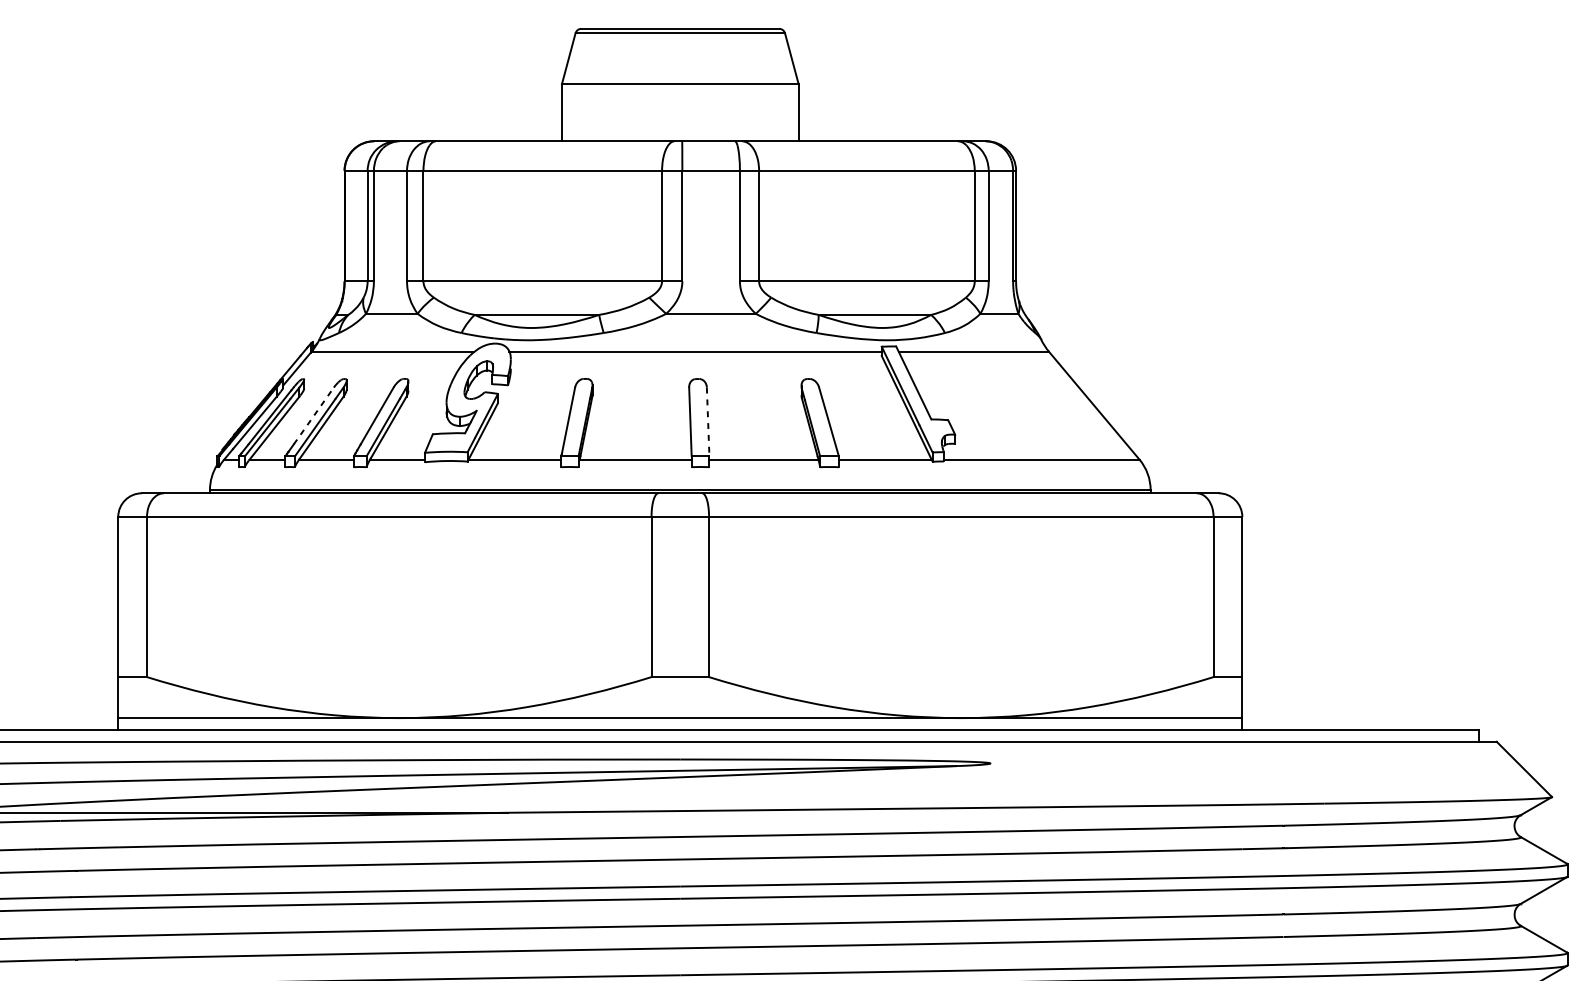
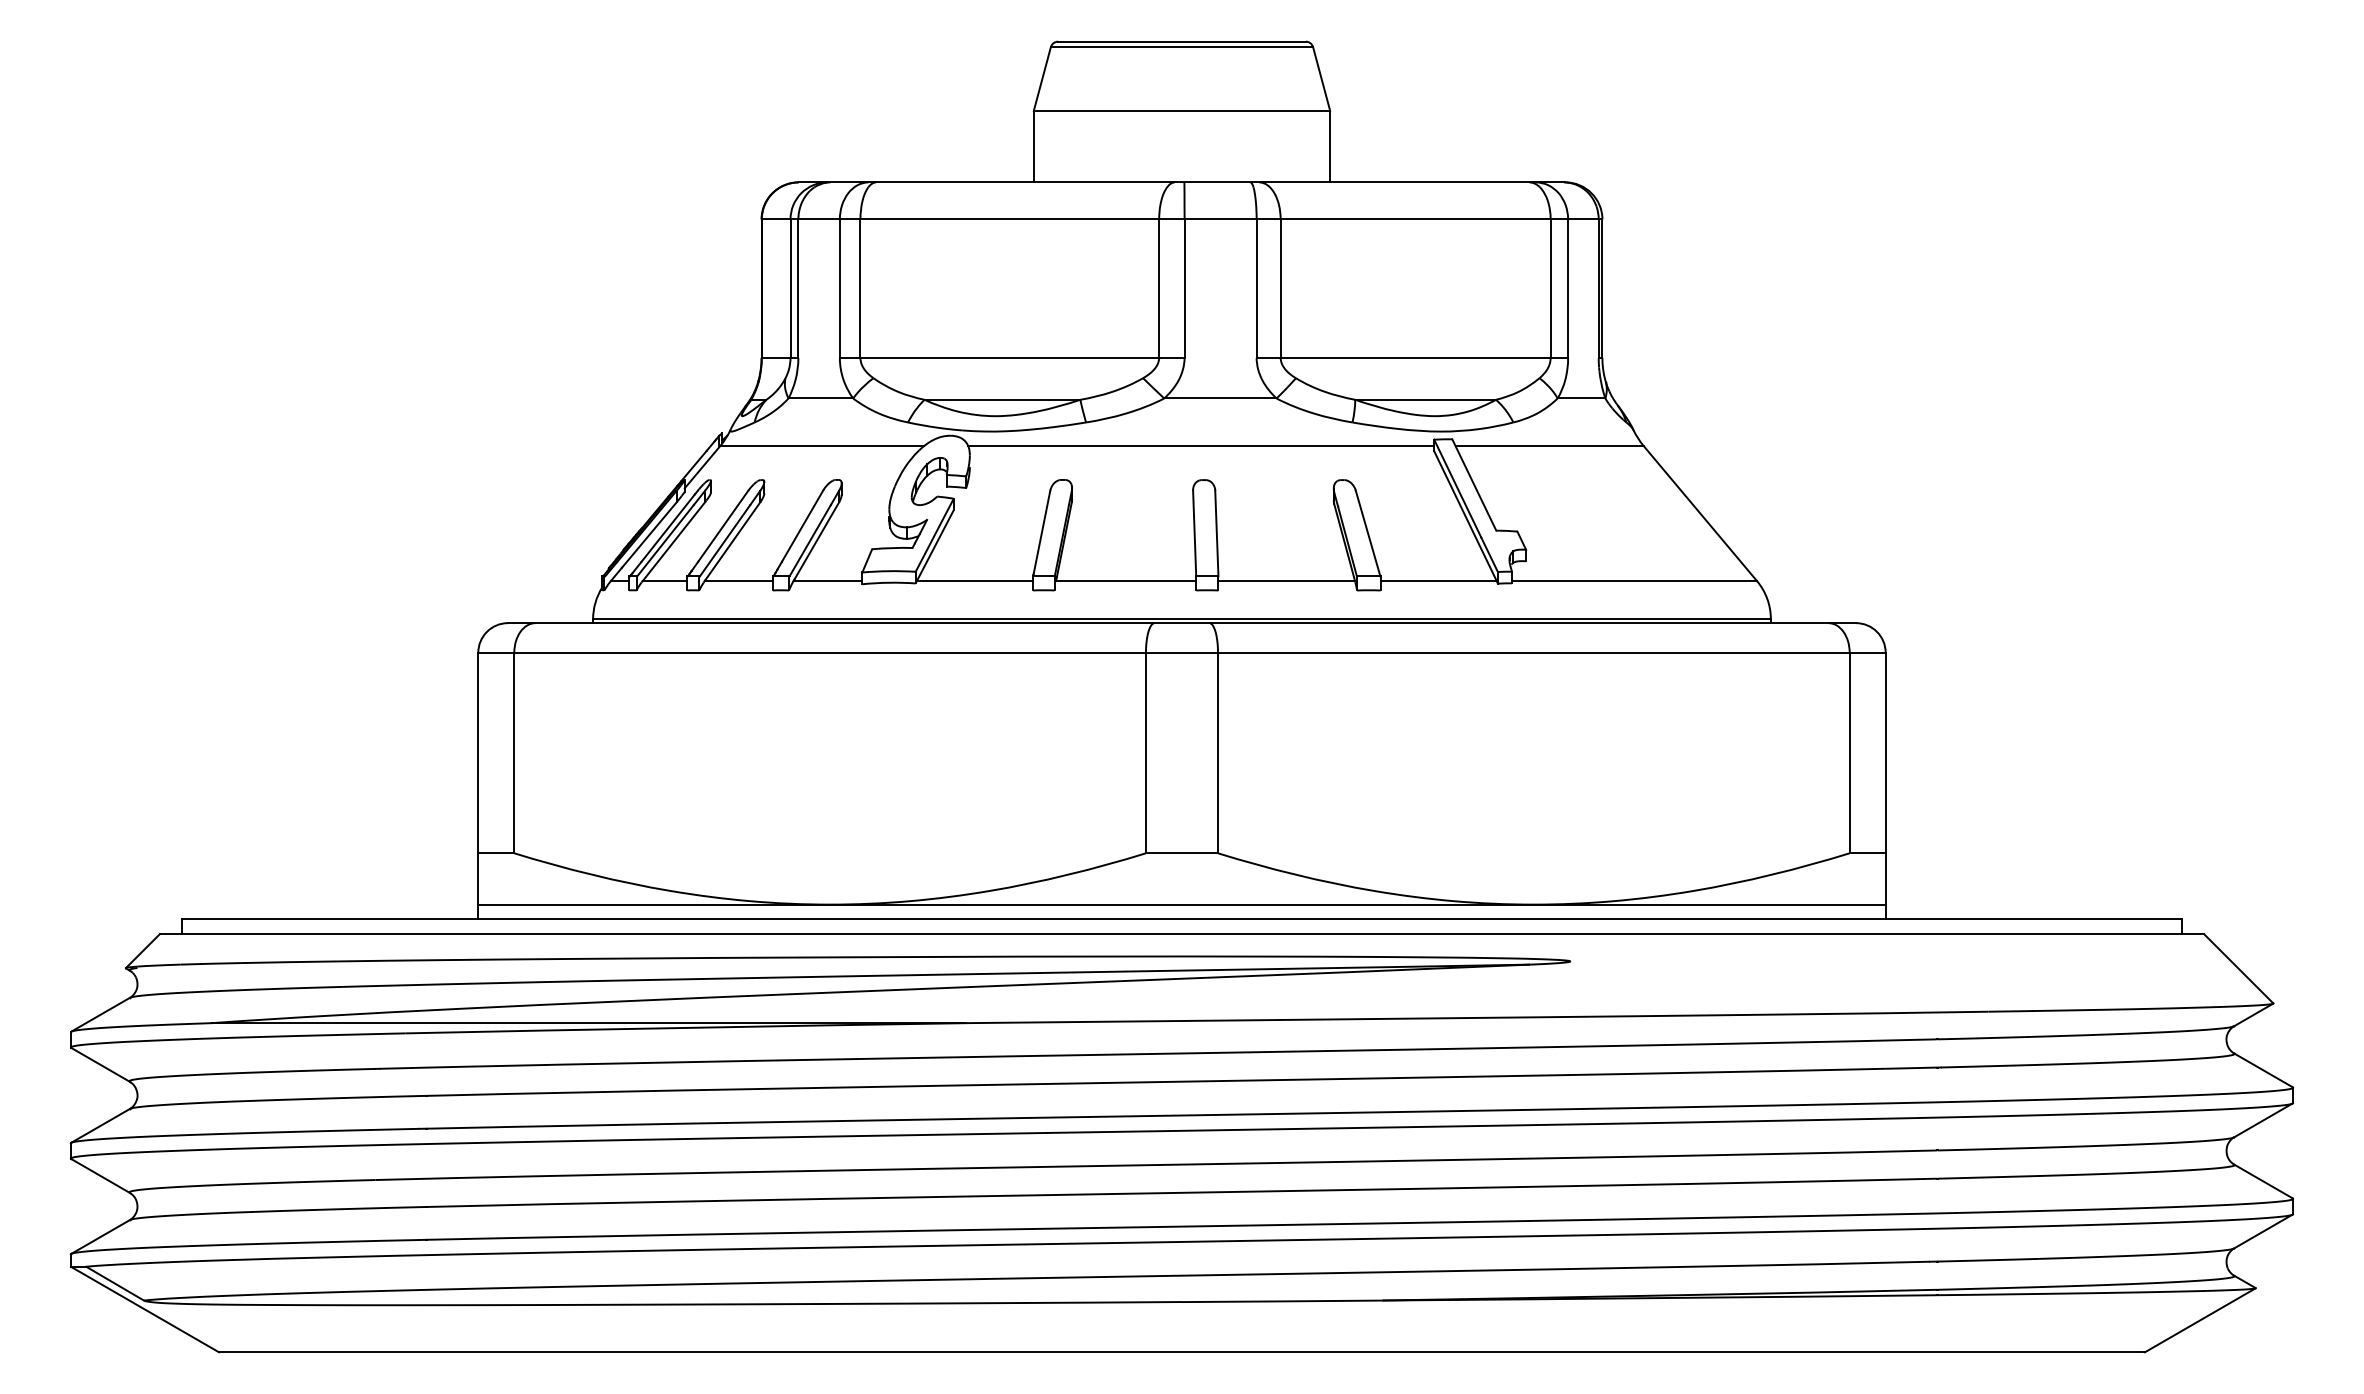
line: (314, 416) -> (723, 526), dashed -> solid
line: (707, 421) -> (1216, 533), dashed -> solid

